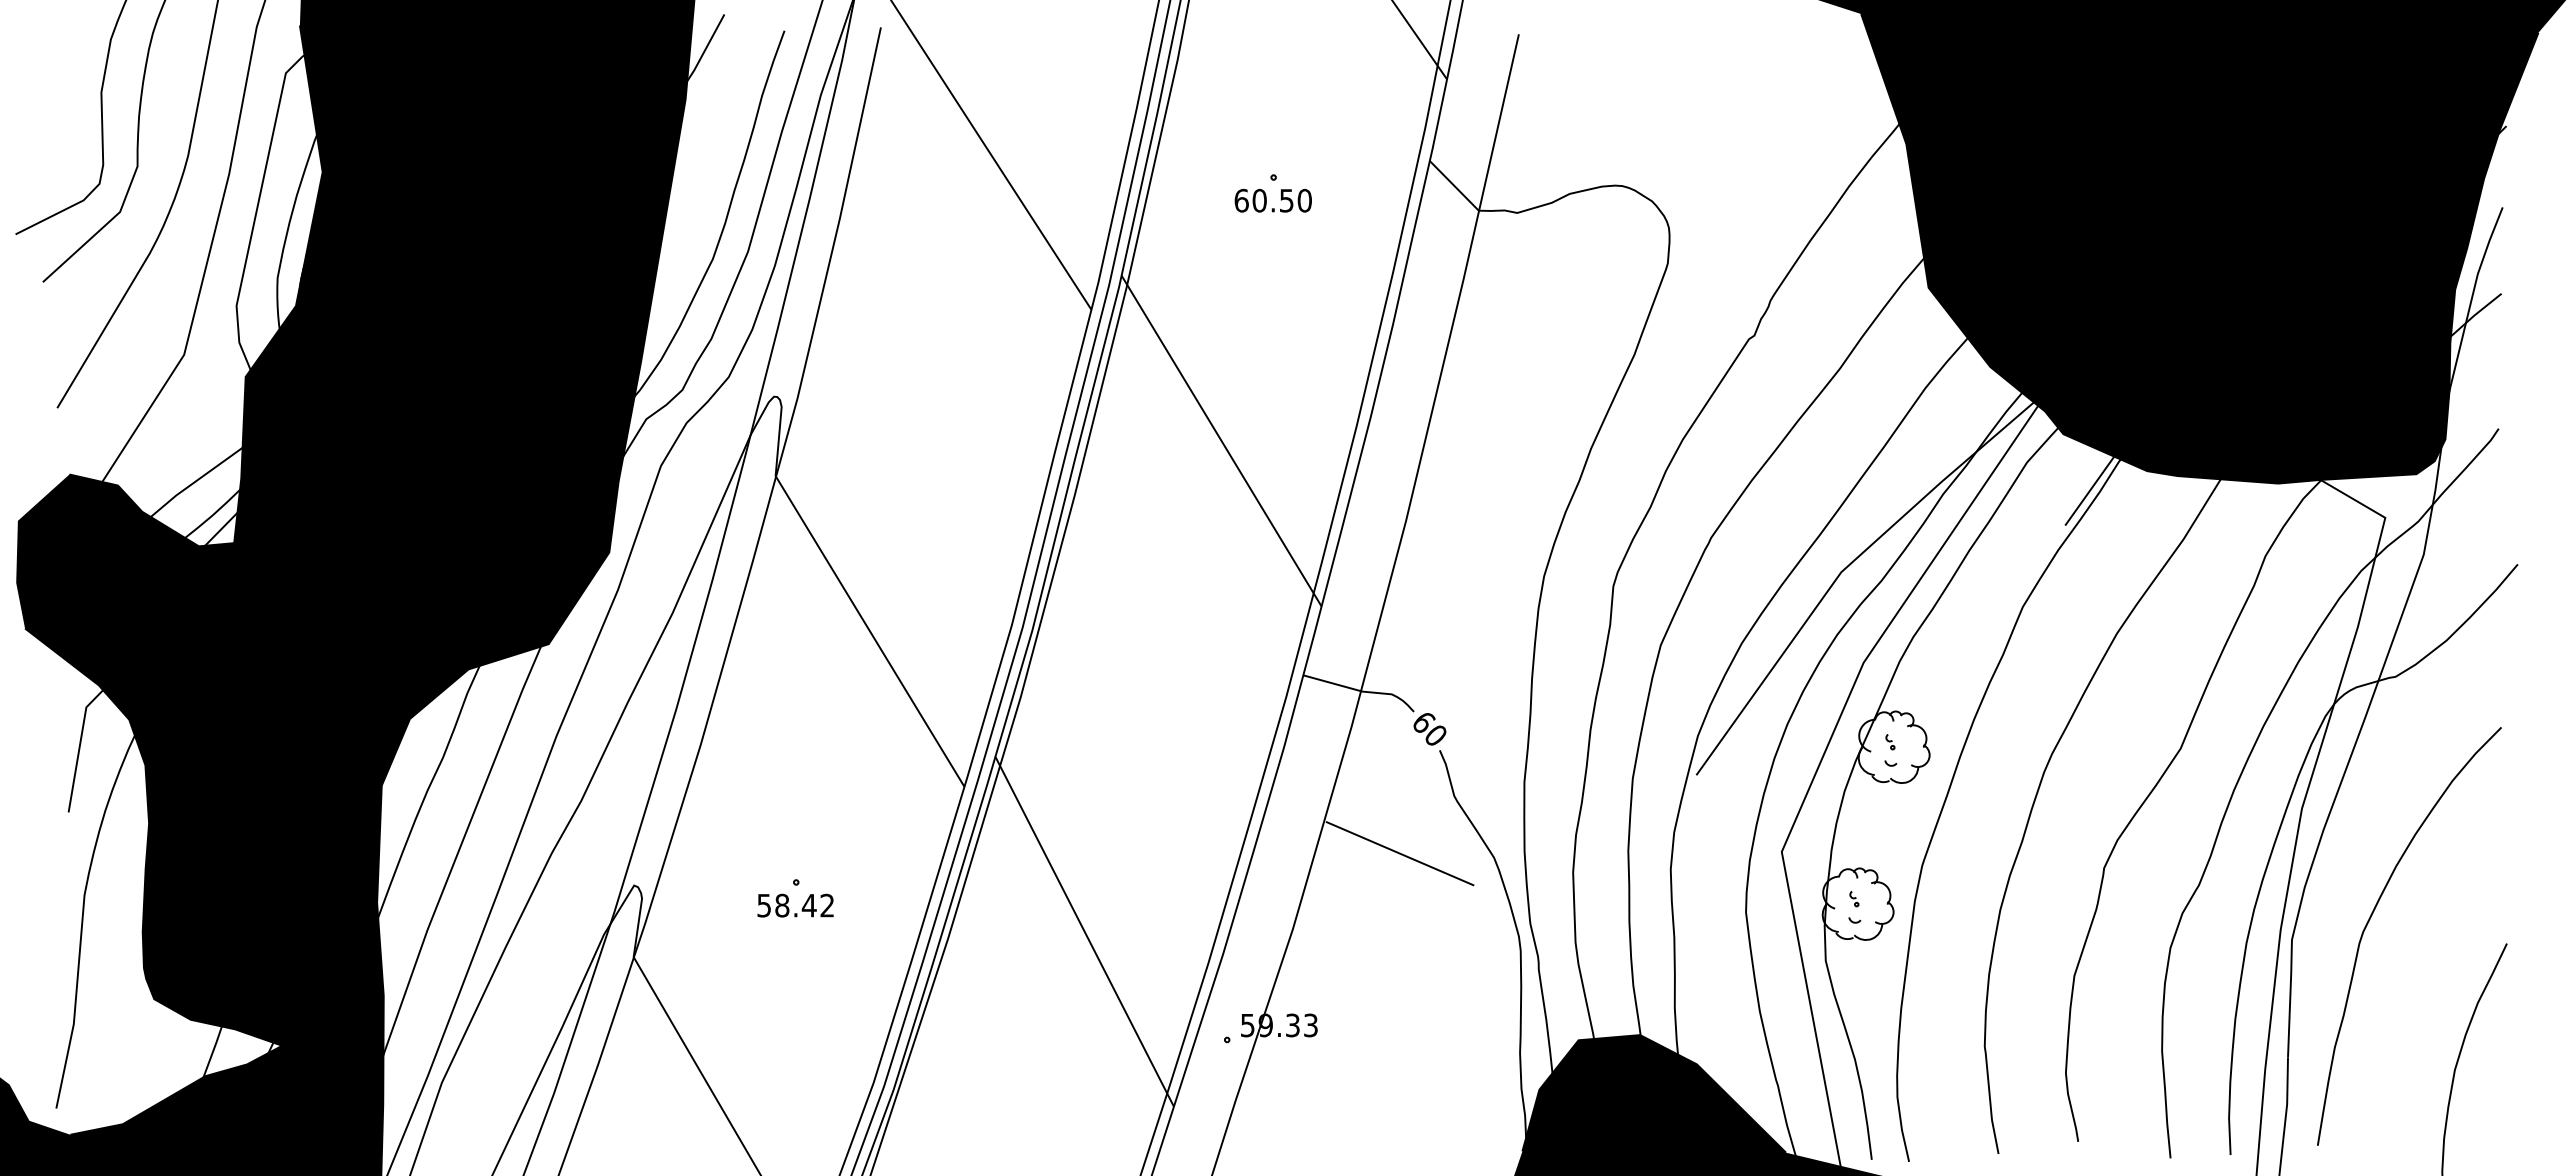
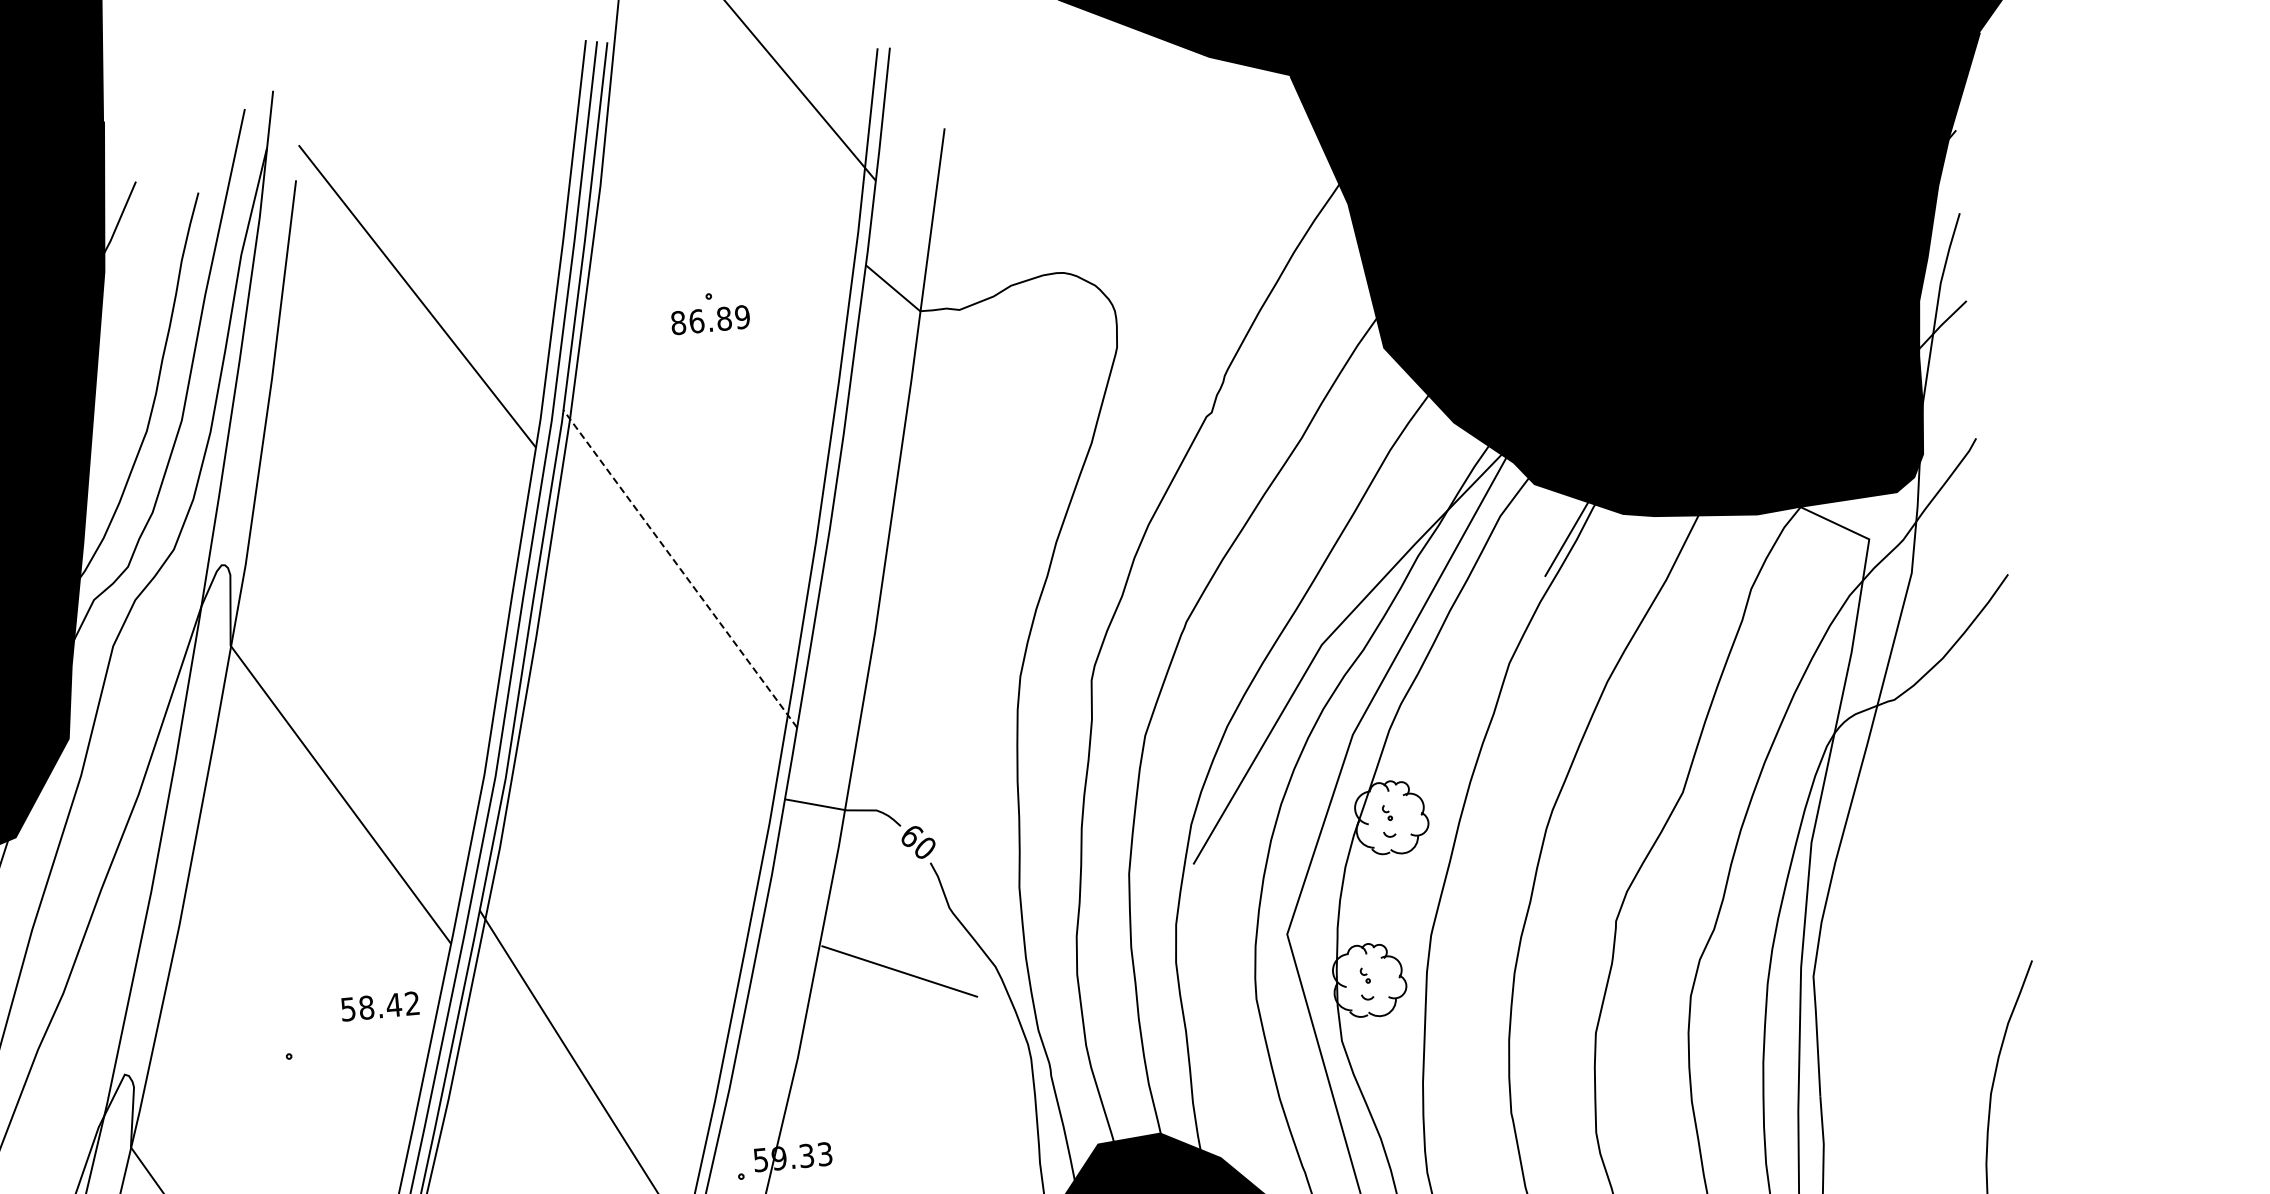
text: (1272, 200) -> (709, 319), 60.50 -> 86.89
line: (1221, 441) -> (680, 569), solid -> dashed
text: (795, 905) -> (380, 1006), moved
curve: (2371, 917) -> (1892, 946), removed

